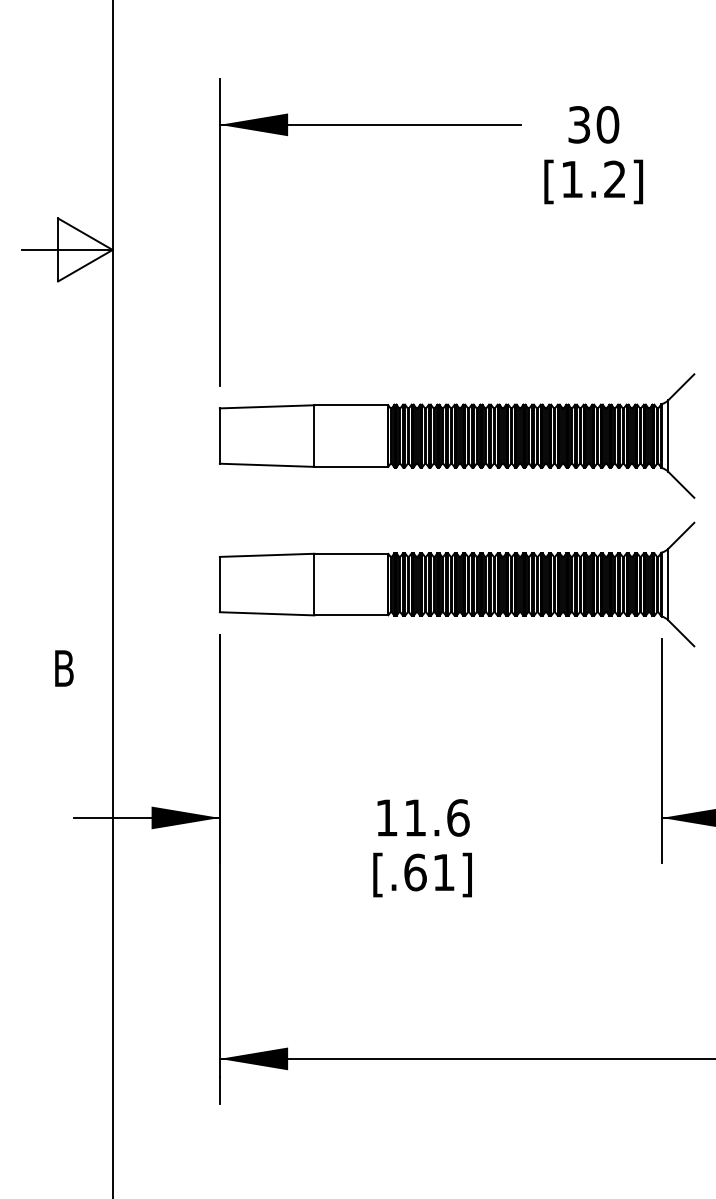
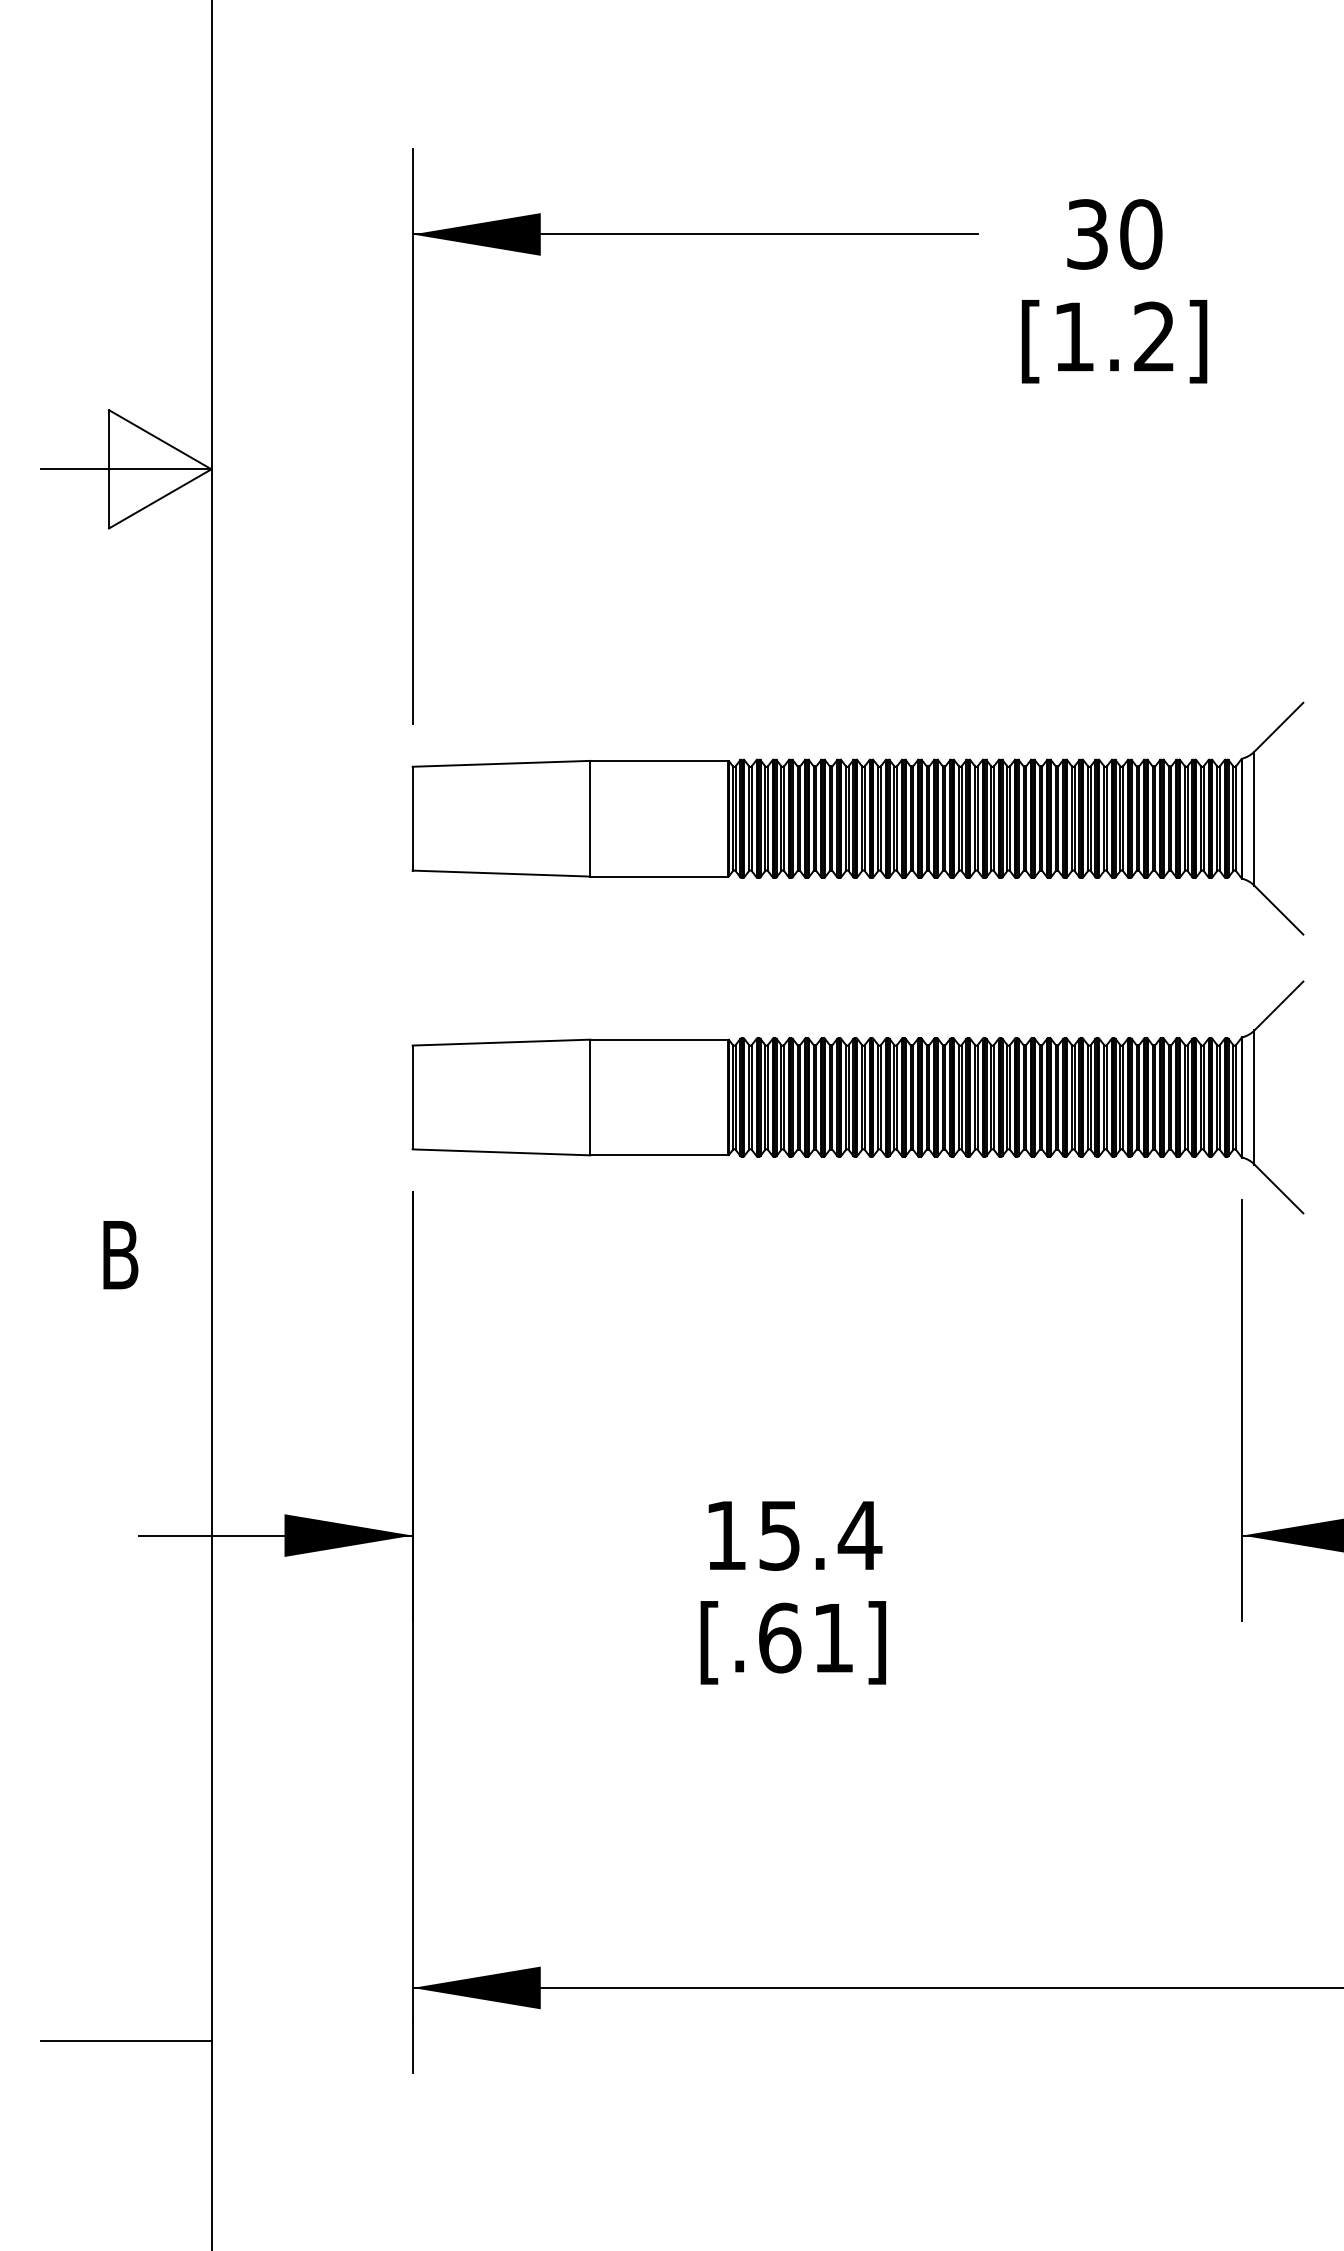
text: (437, 817) -> (821, 1534), 11.6 -> 15.4
line: (66, 1087) -> (124, 2041), added

